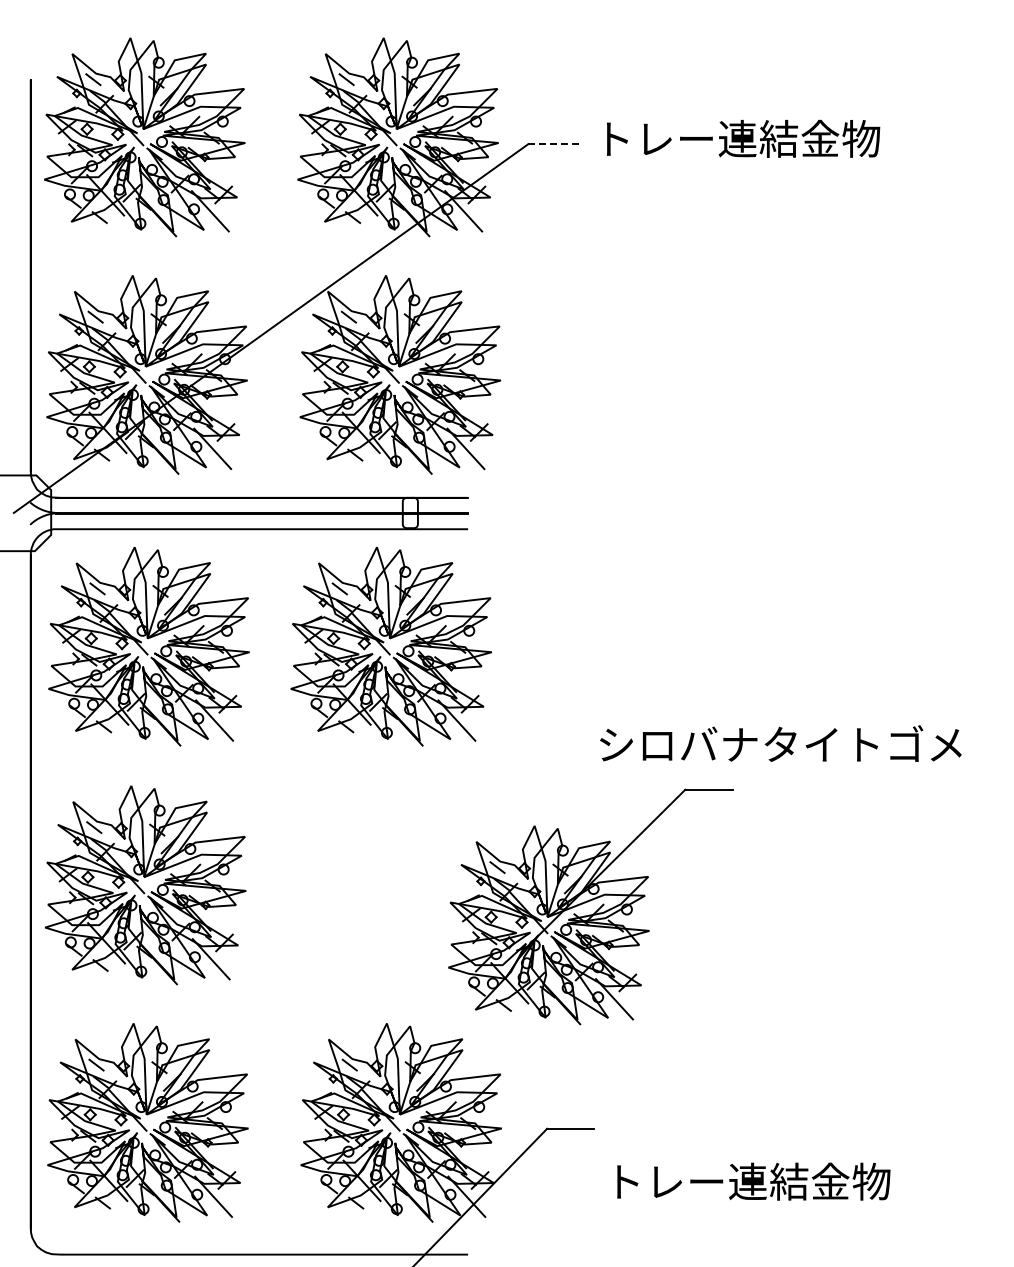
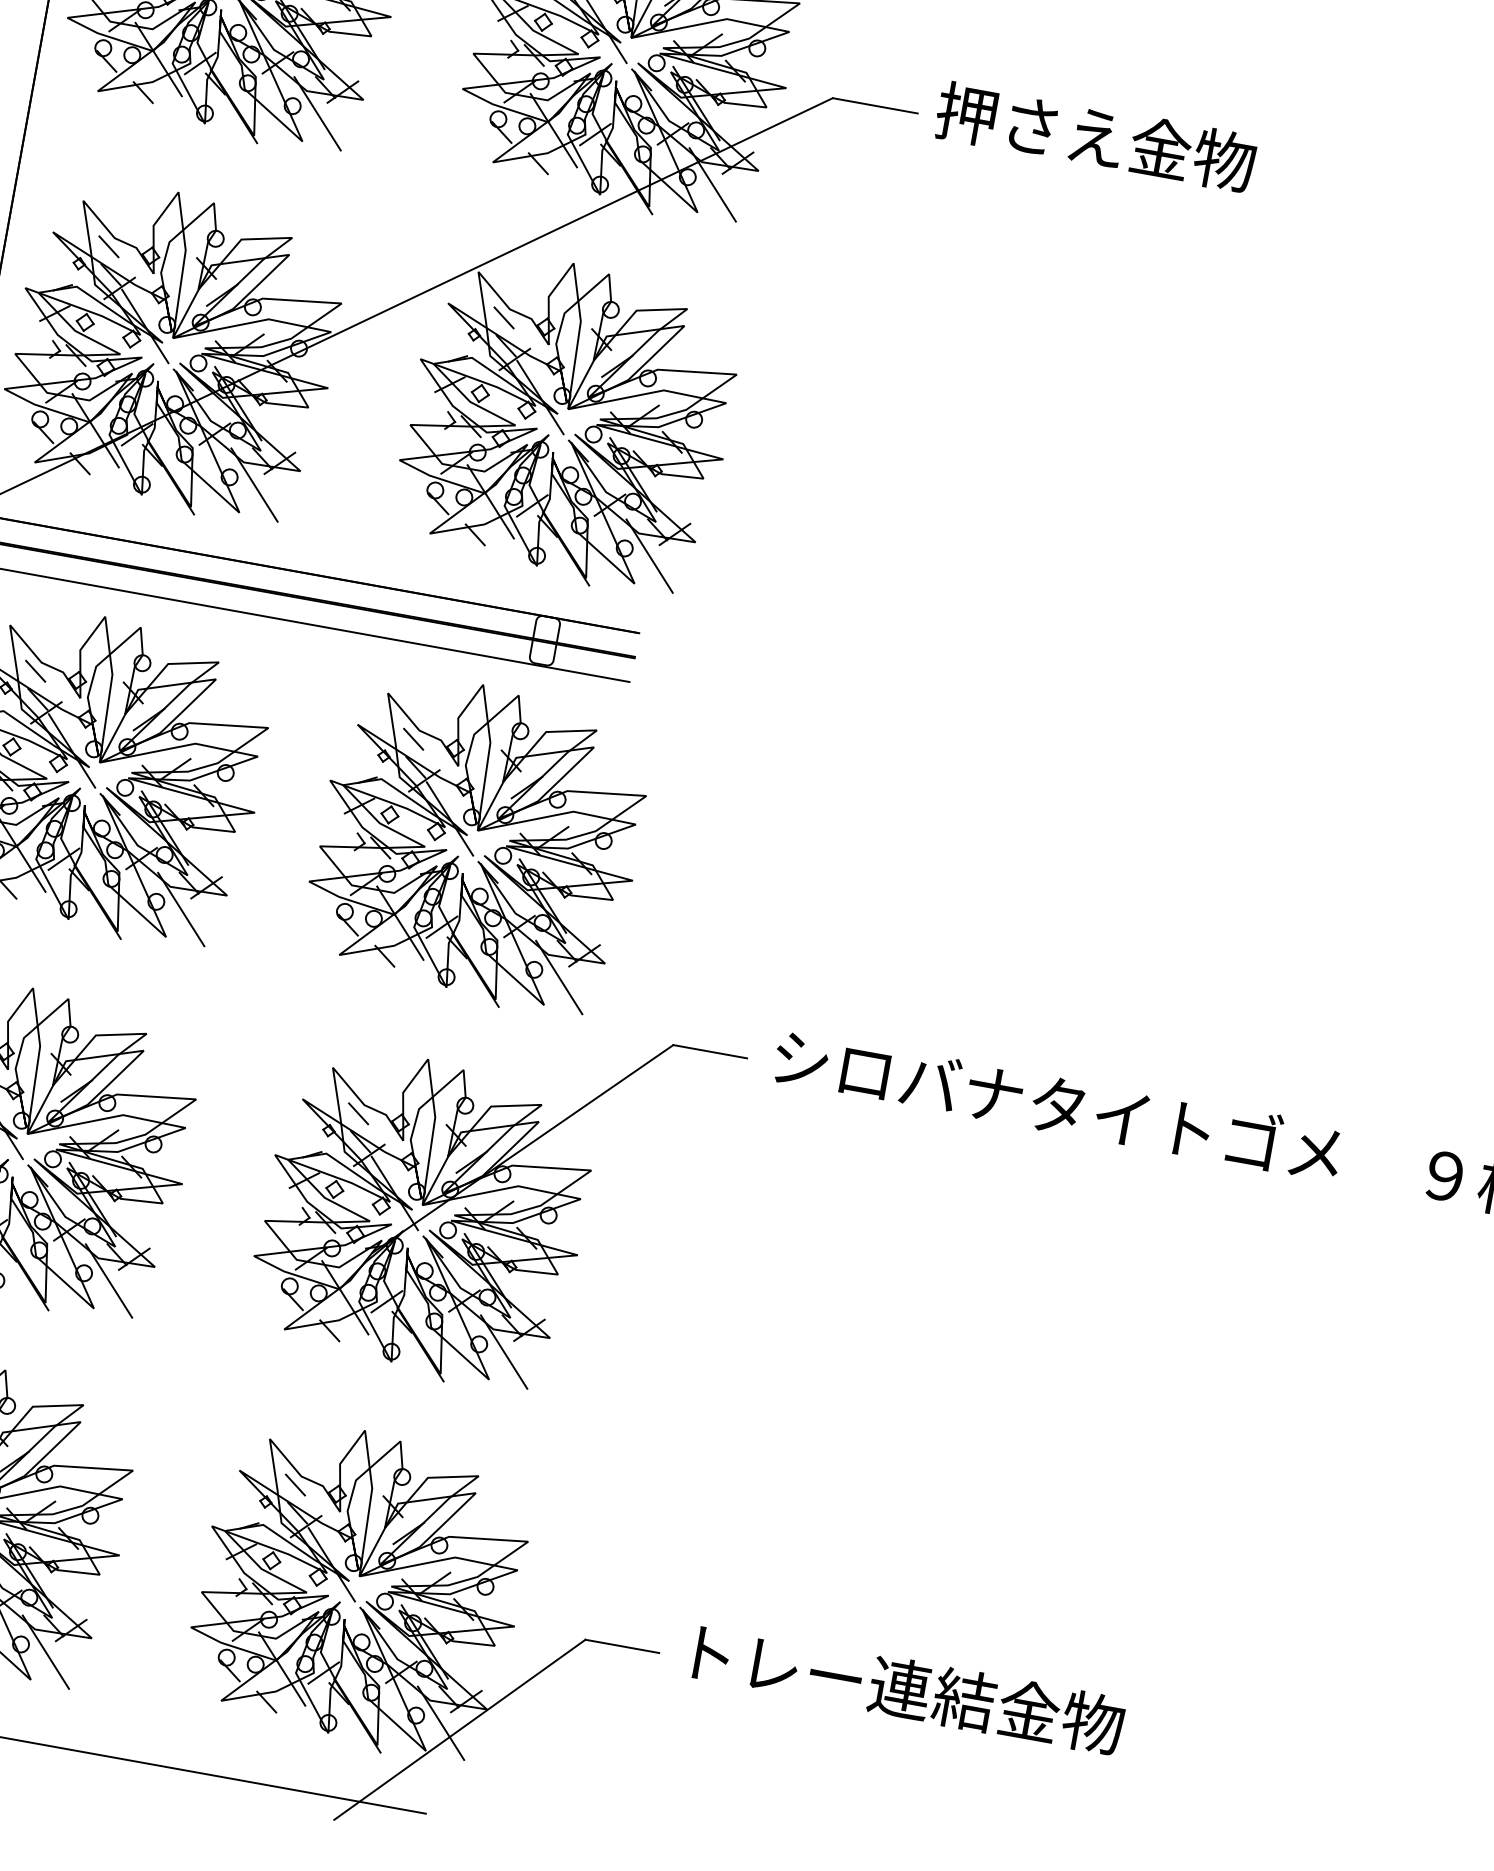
text: (737, 138) -> (1160, 148), トレー連結金物 -> 押さえ金物
line: (556, 144) -> (876, 106), dashed -> solid
part: (590, 906) -> (492, 1200), moved
text: (753, 1181) -> (908, 1689), moved

